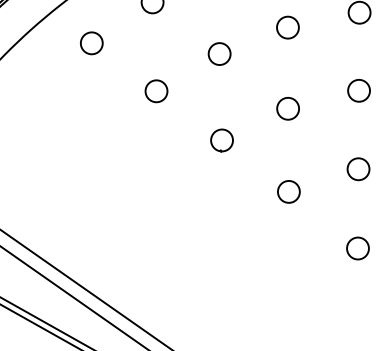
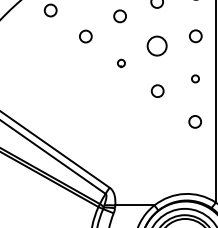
circle: (288, 107) -> (157, 45), size x1.6
part: (222, 140) -> (121, 63), size x0.6
circle: (358, 168) -> (195, 78), size x0.6

